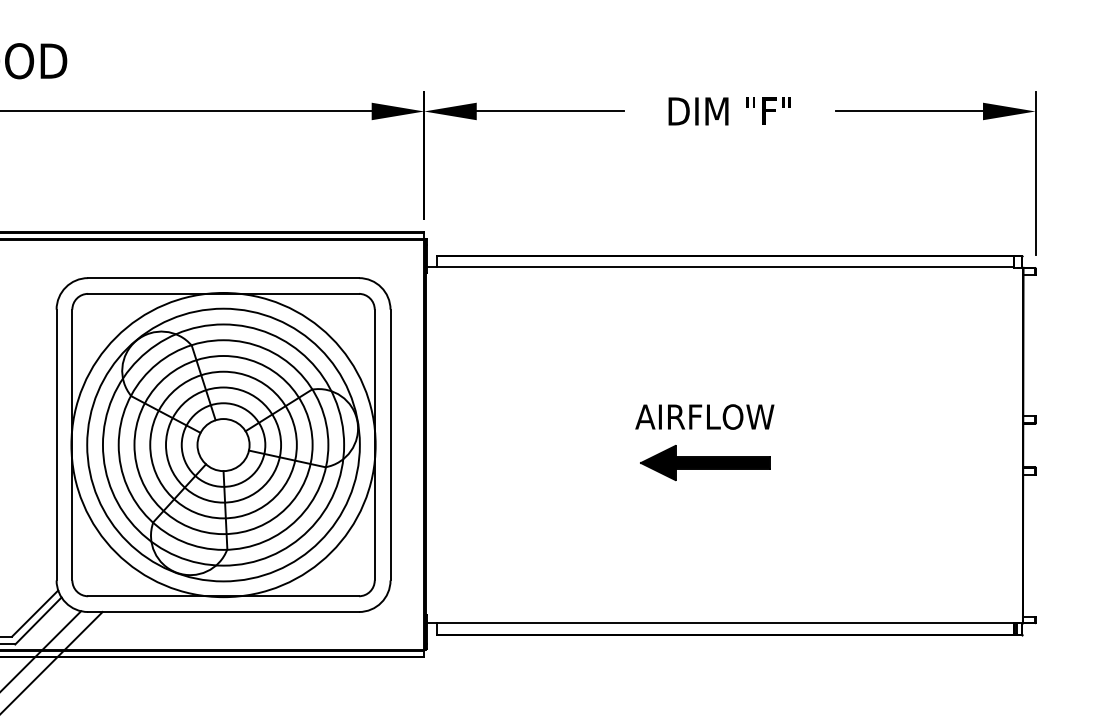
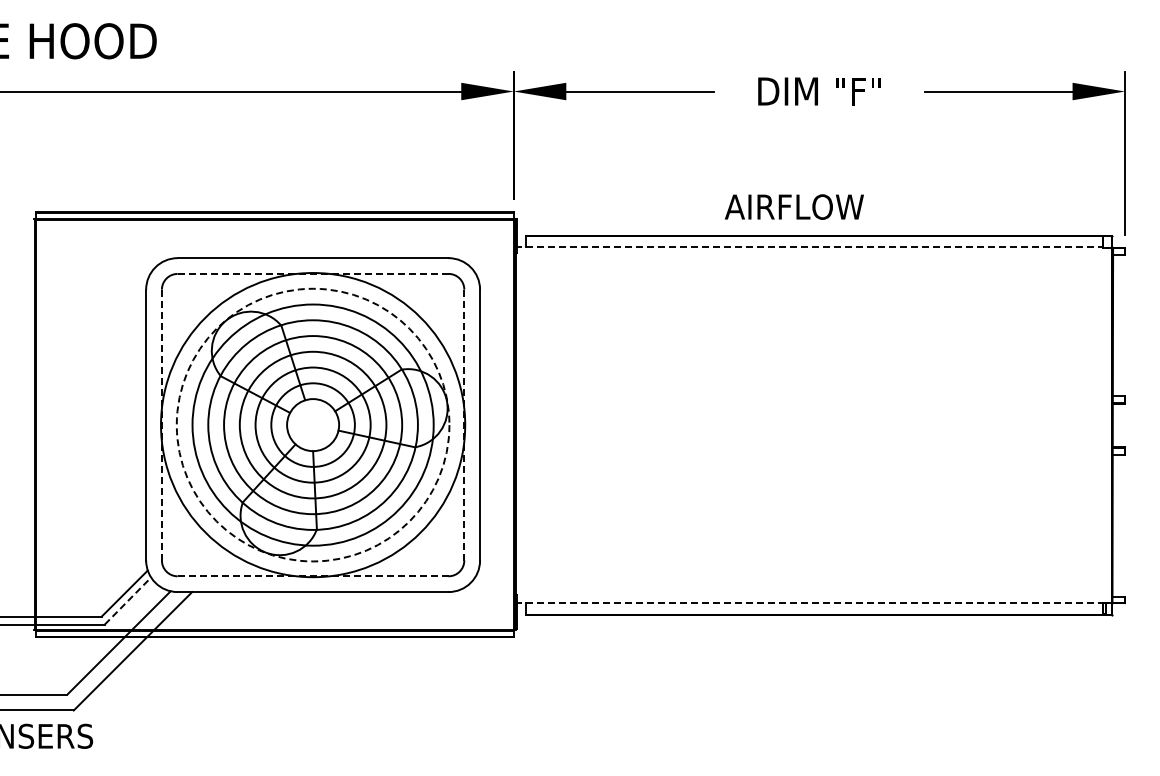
line: (719, 267) -> (809, 247), solid -> dashed
line: (223, 293) -> (313, 273), solid -> dashed
text: (703, 416) -> (793, 206), moved
line: (71, 444) -> (161, 424), solid -> dashed
circle: (222, 444) -> (312, 424), solid -> dashed
line: (374, 444) -> (464, 424), solid -> dashed
part: (704, 463) -> (794, 443), removed
line: (223, 596) -> (313, 576), solid -> dashed
line: (38, 621) -> (128, 601), solid -> dashed
line: (719, 623) -> (809, 603), solid -> dashed

